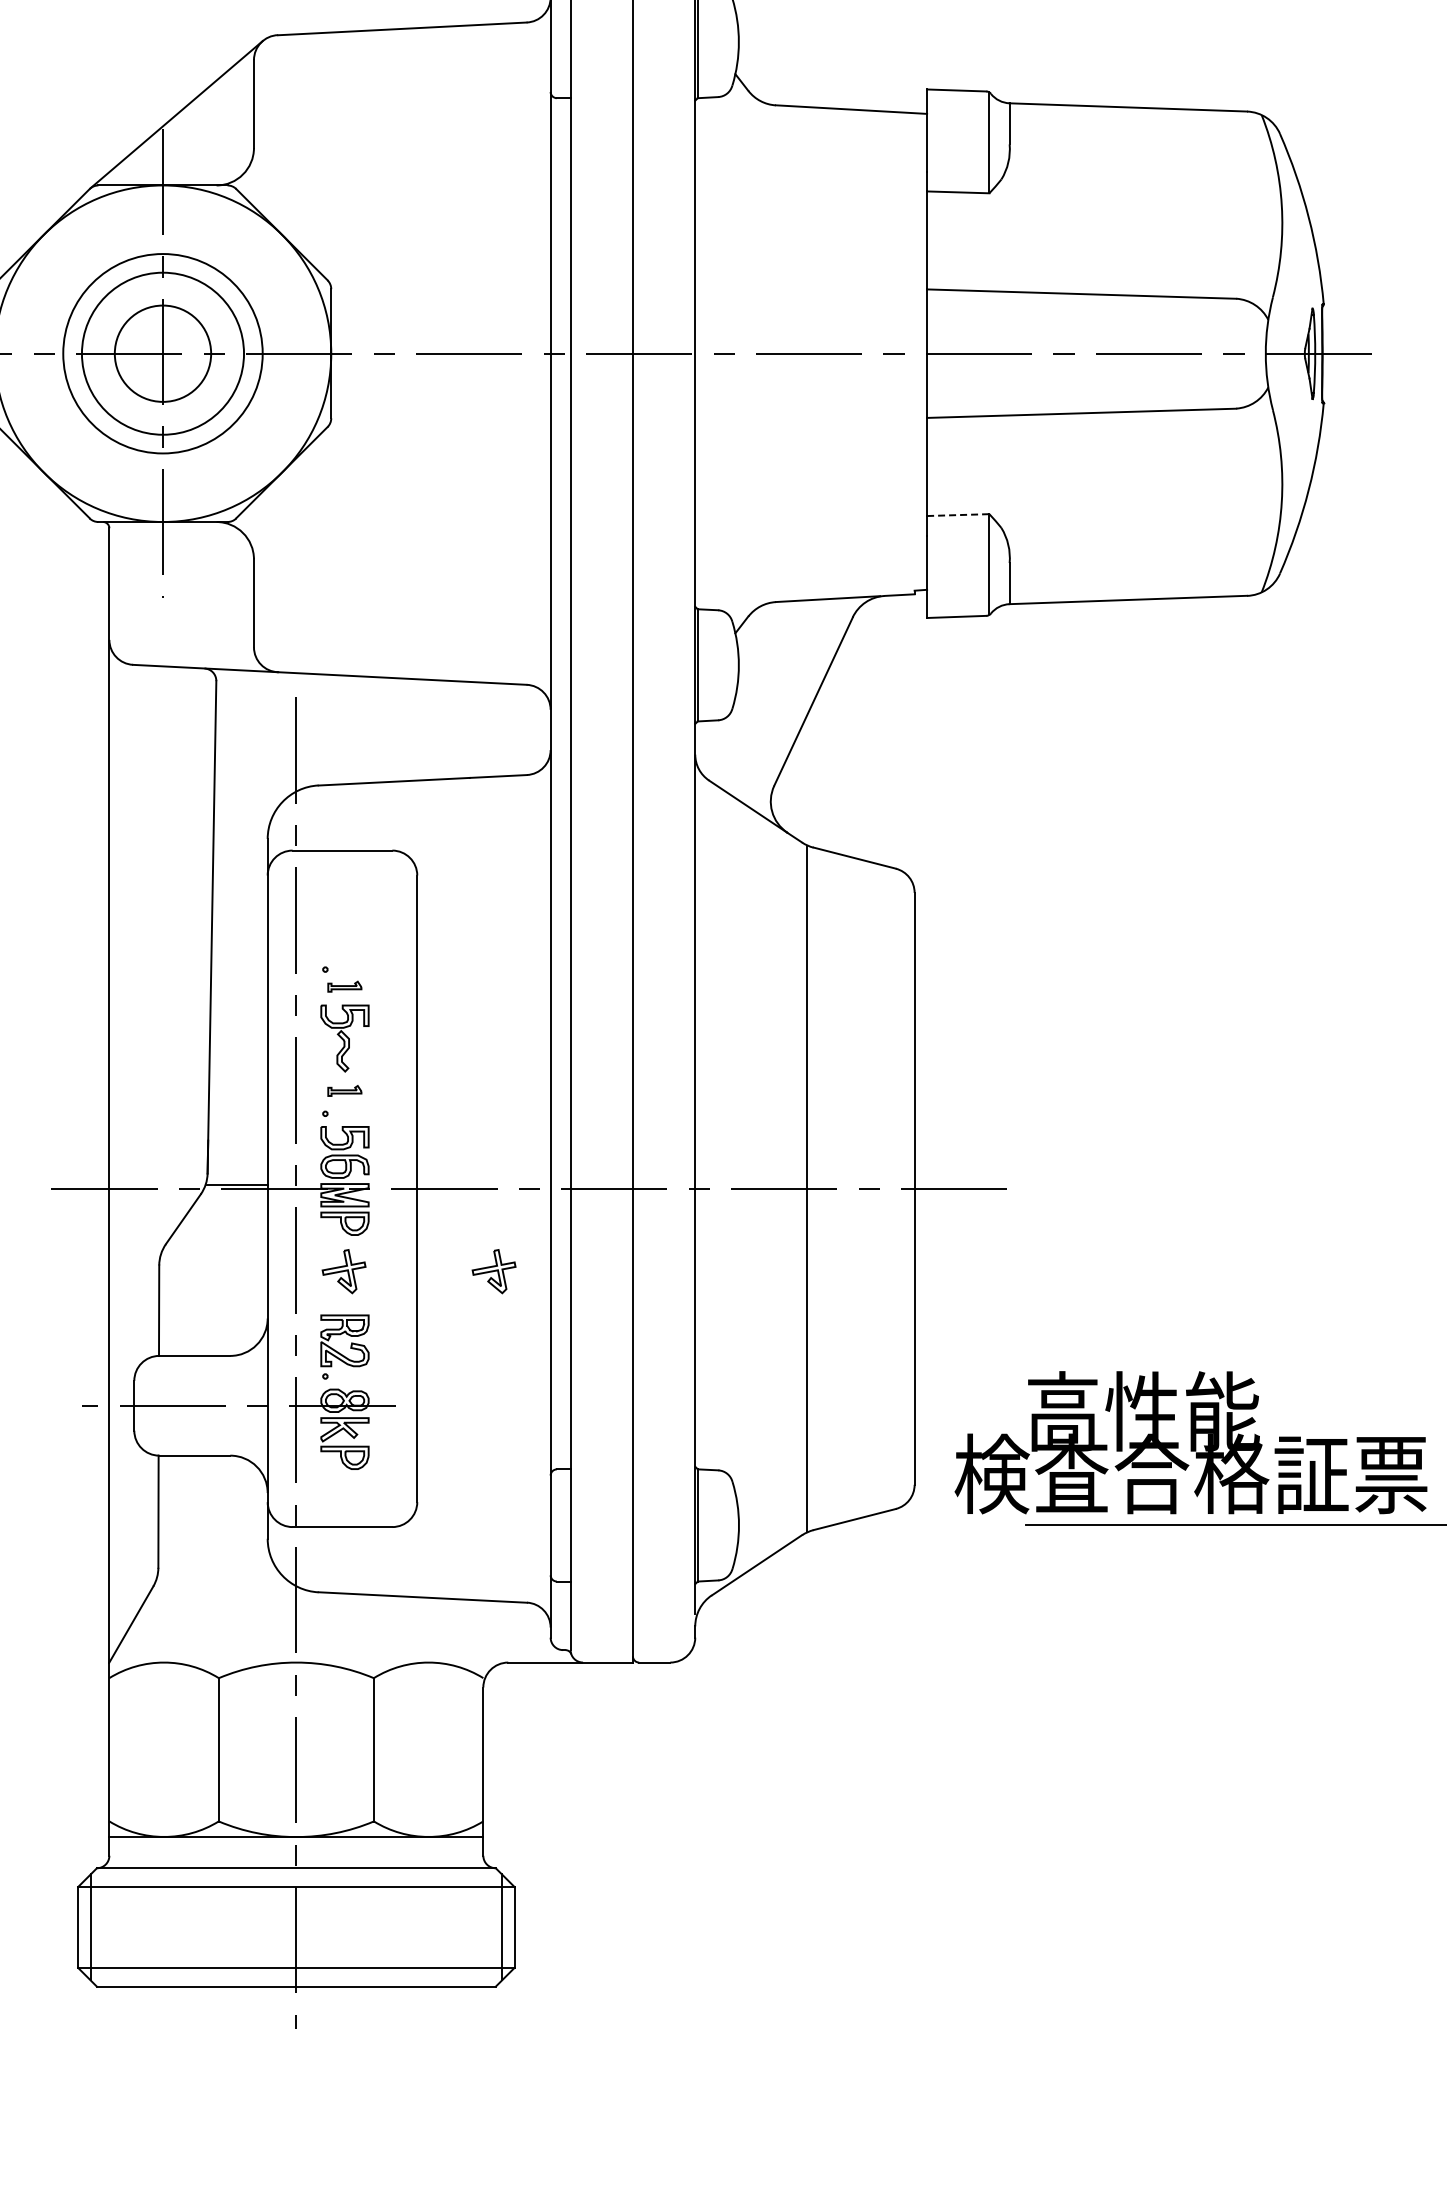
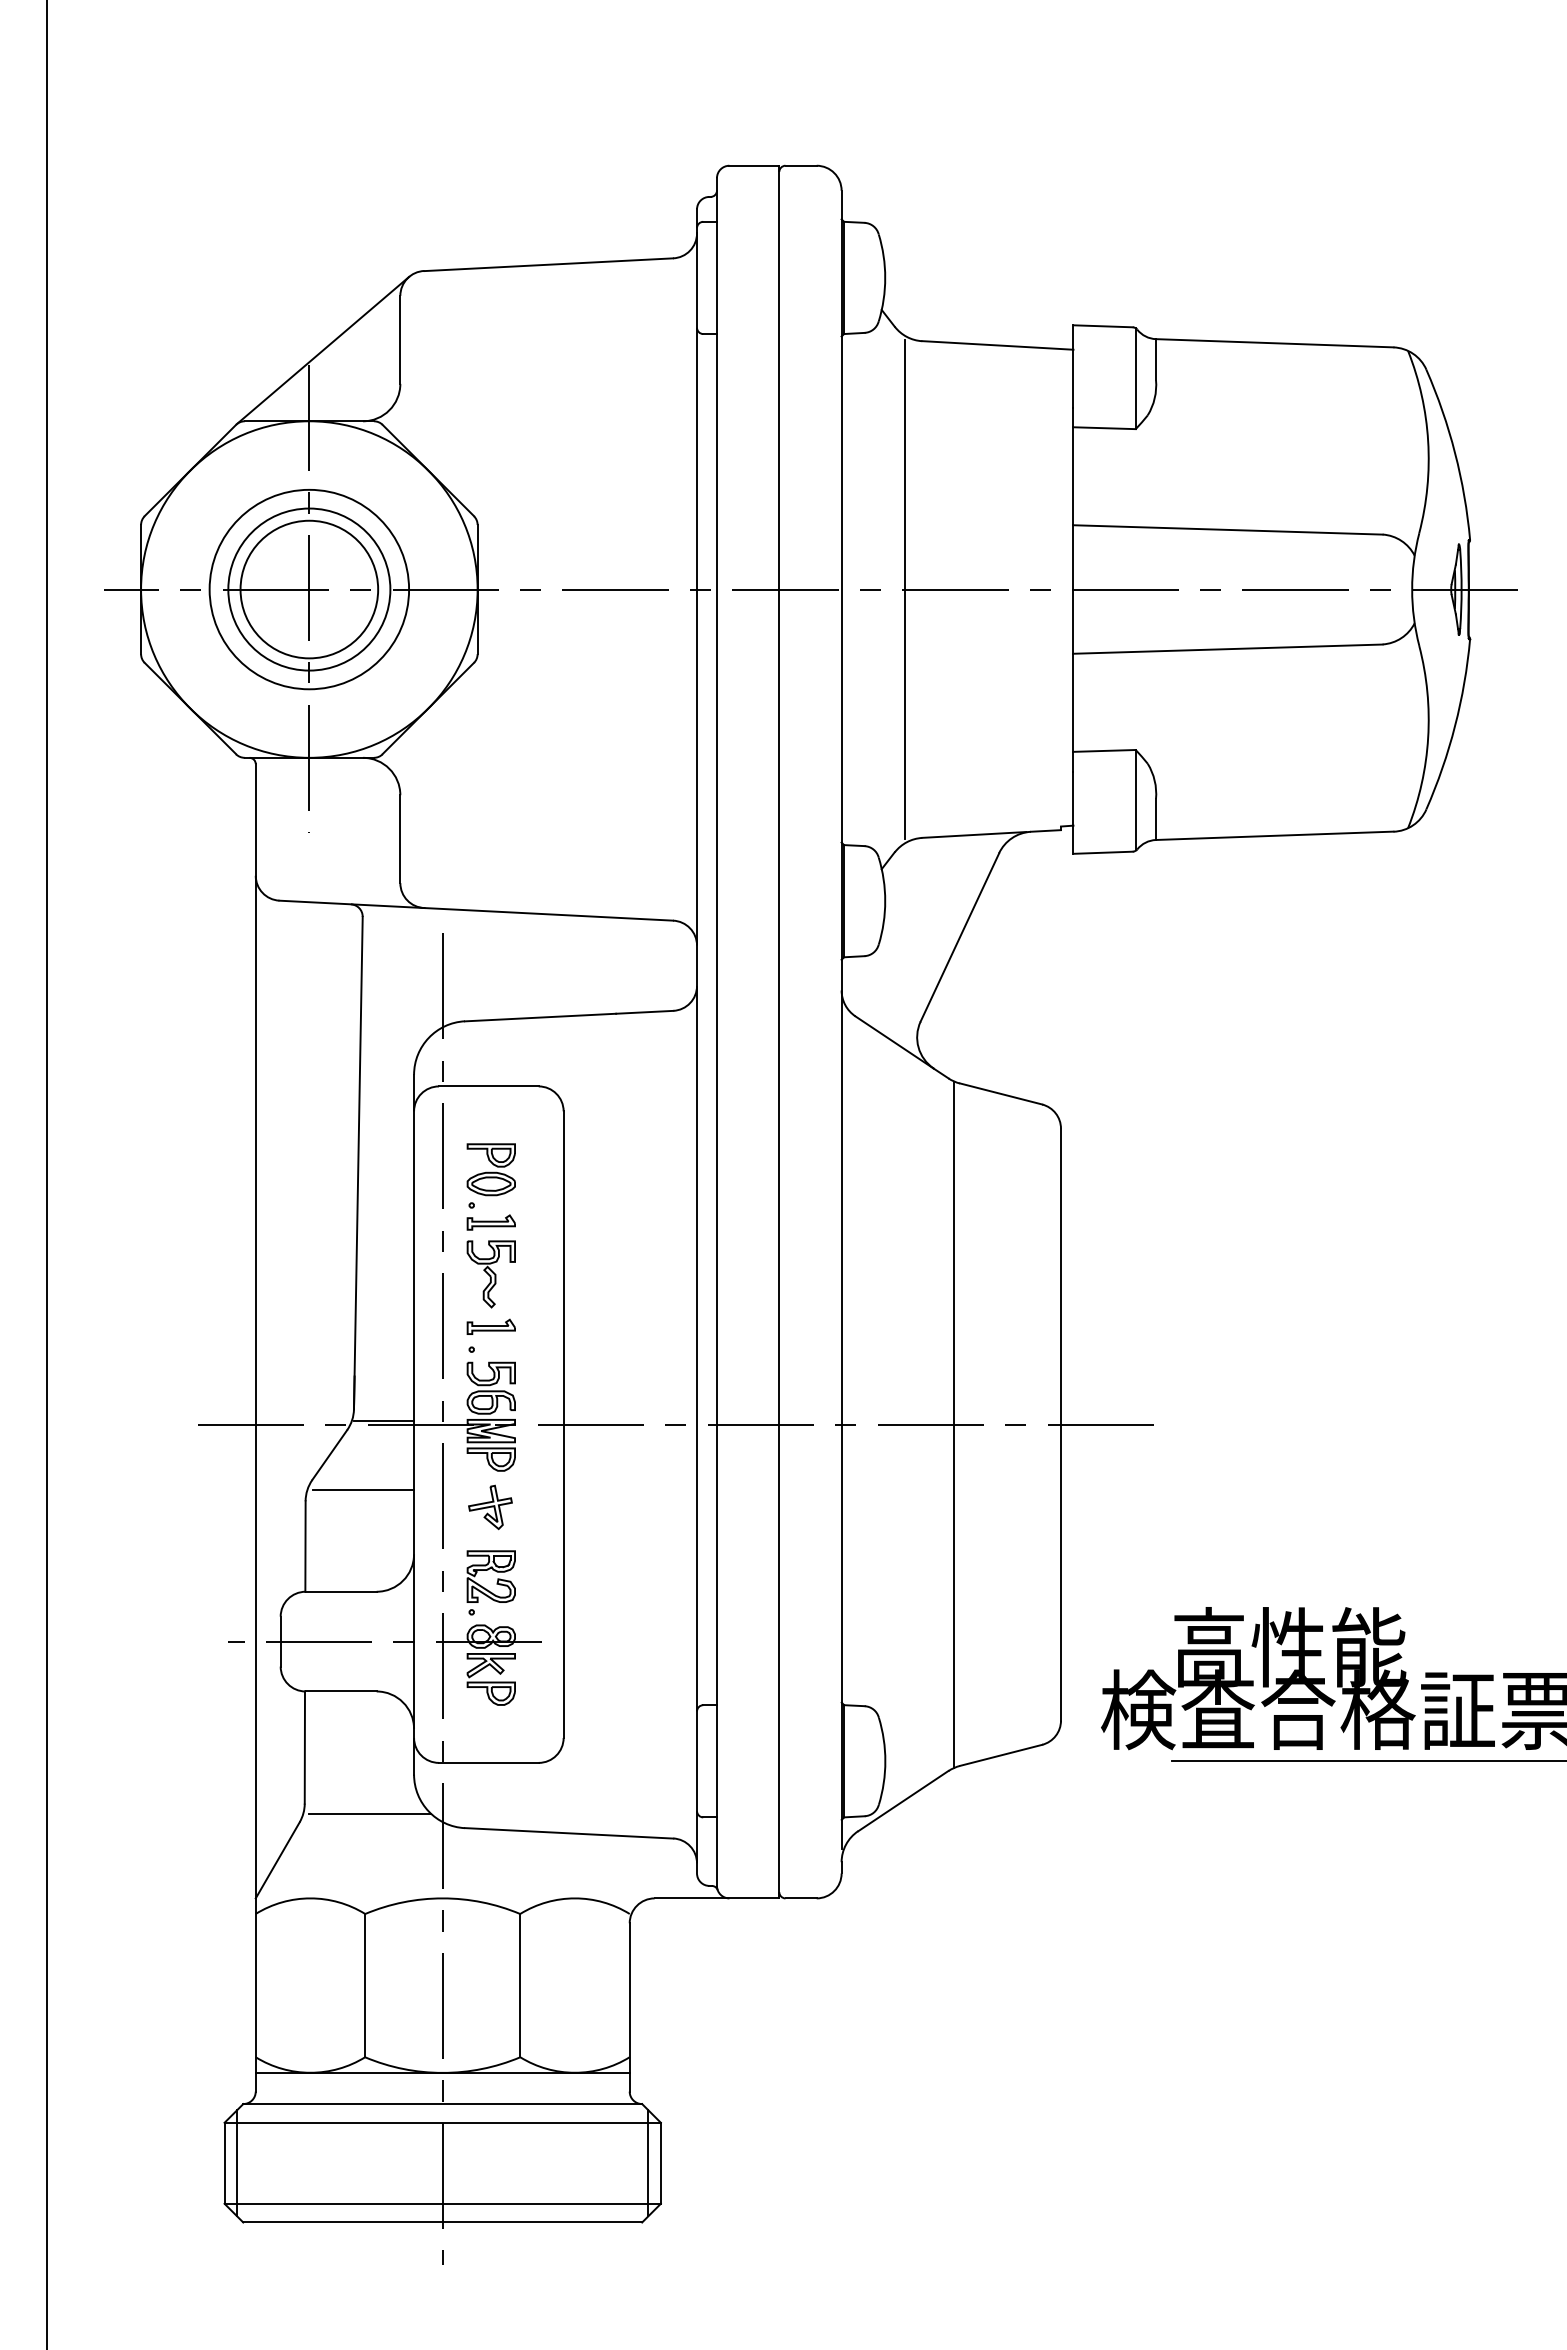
circle: (163, 353) -> (309, 589), size x1.43
line: (759, 353) -> (905, 589), added
line: (959, 514) -> (1105, 750), dashed -> solid
part: (344, 933) -> (490, 1169), added
part: (344, 986) -> (490, 1222), size x1.43
part: (344, 1090) -> (490, 1326), size x1.43
line: (217, 1253) -> (363, 1489), added
part: (494, 1271) -> (640, 1507), removed
line: (223, 1577) -> (369, 1813), added

